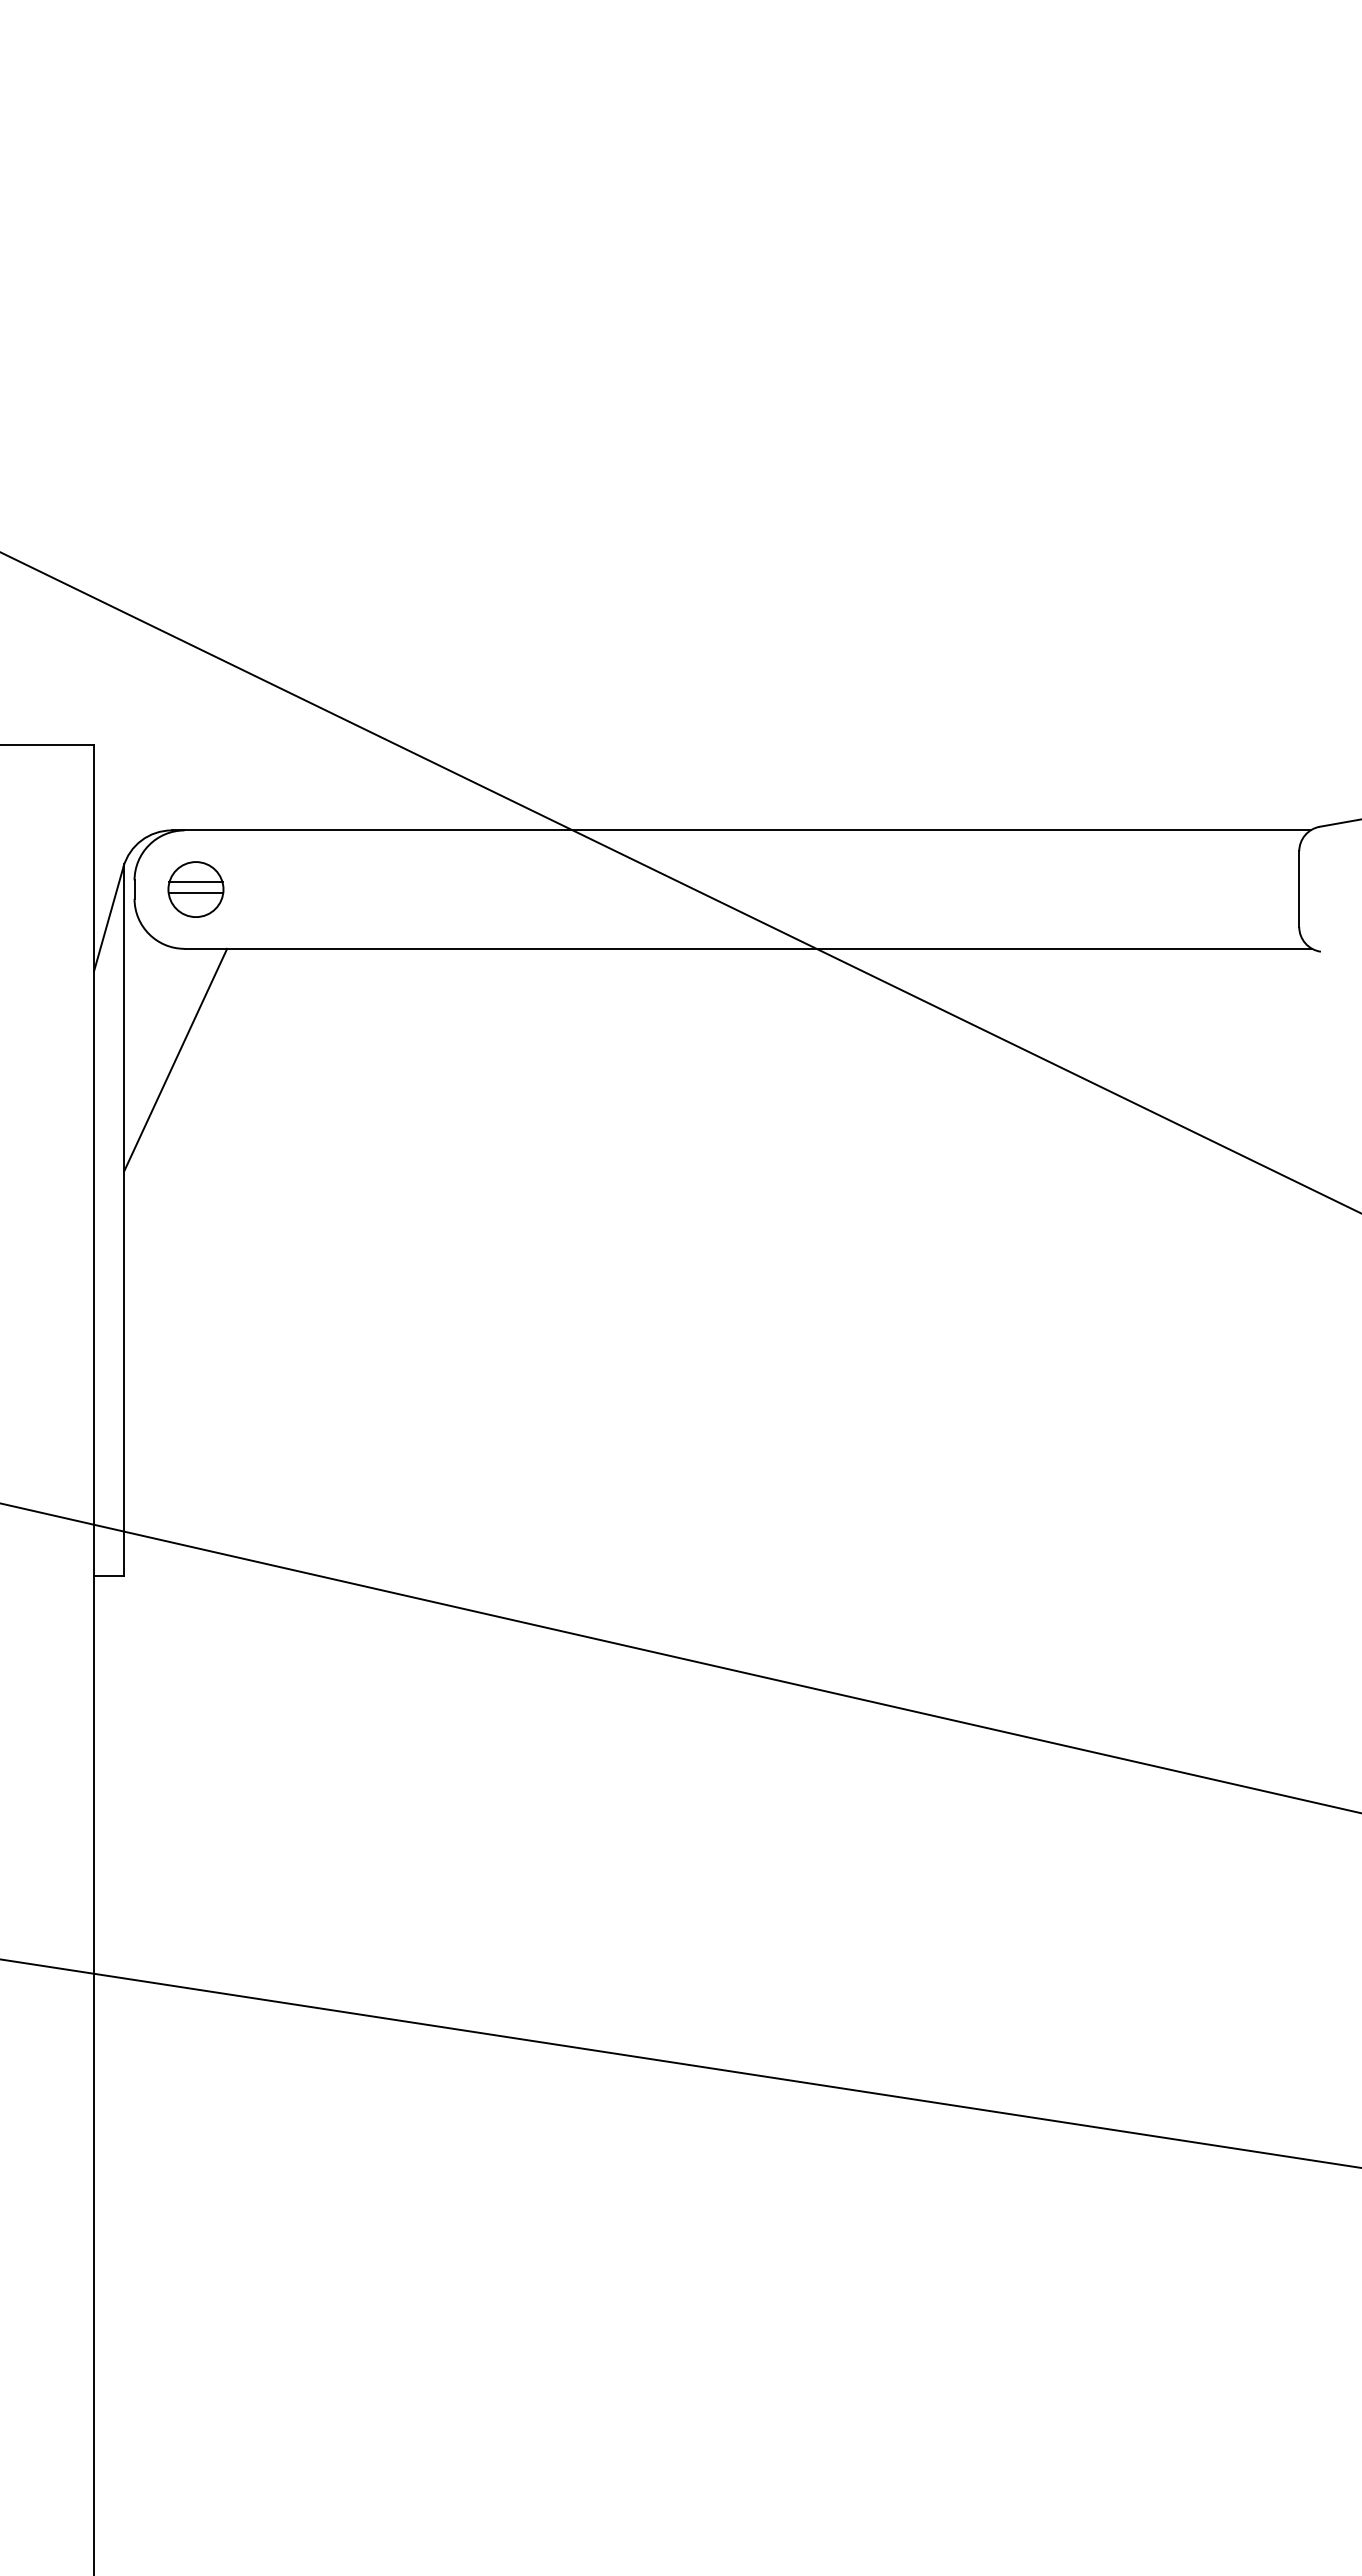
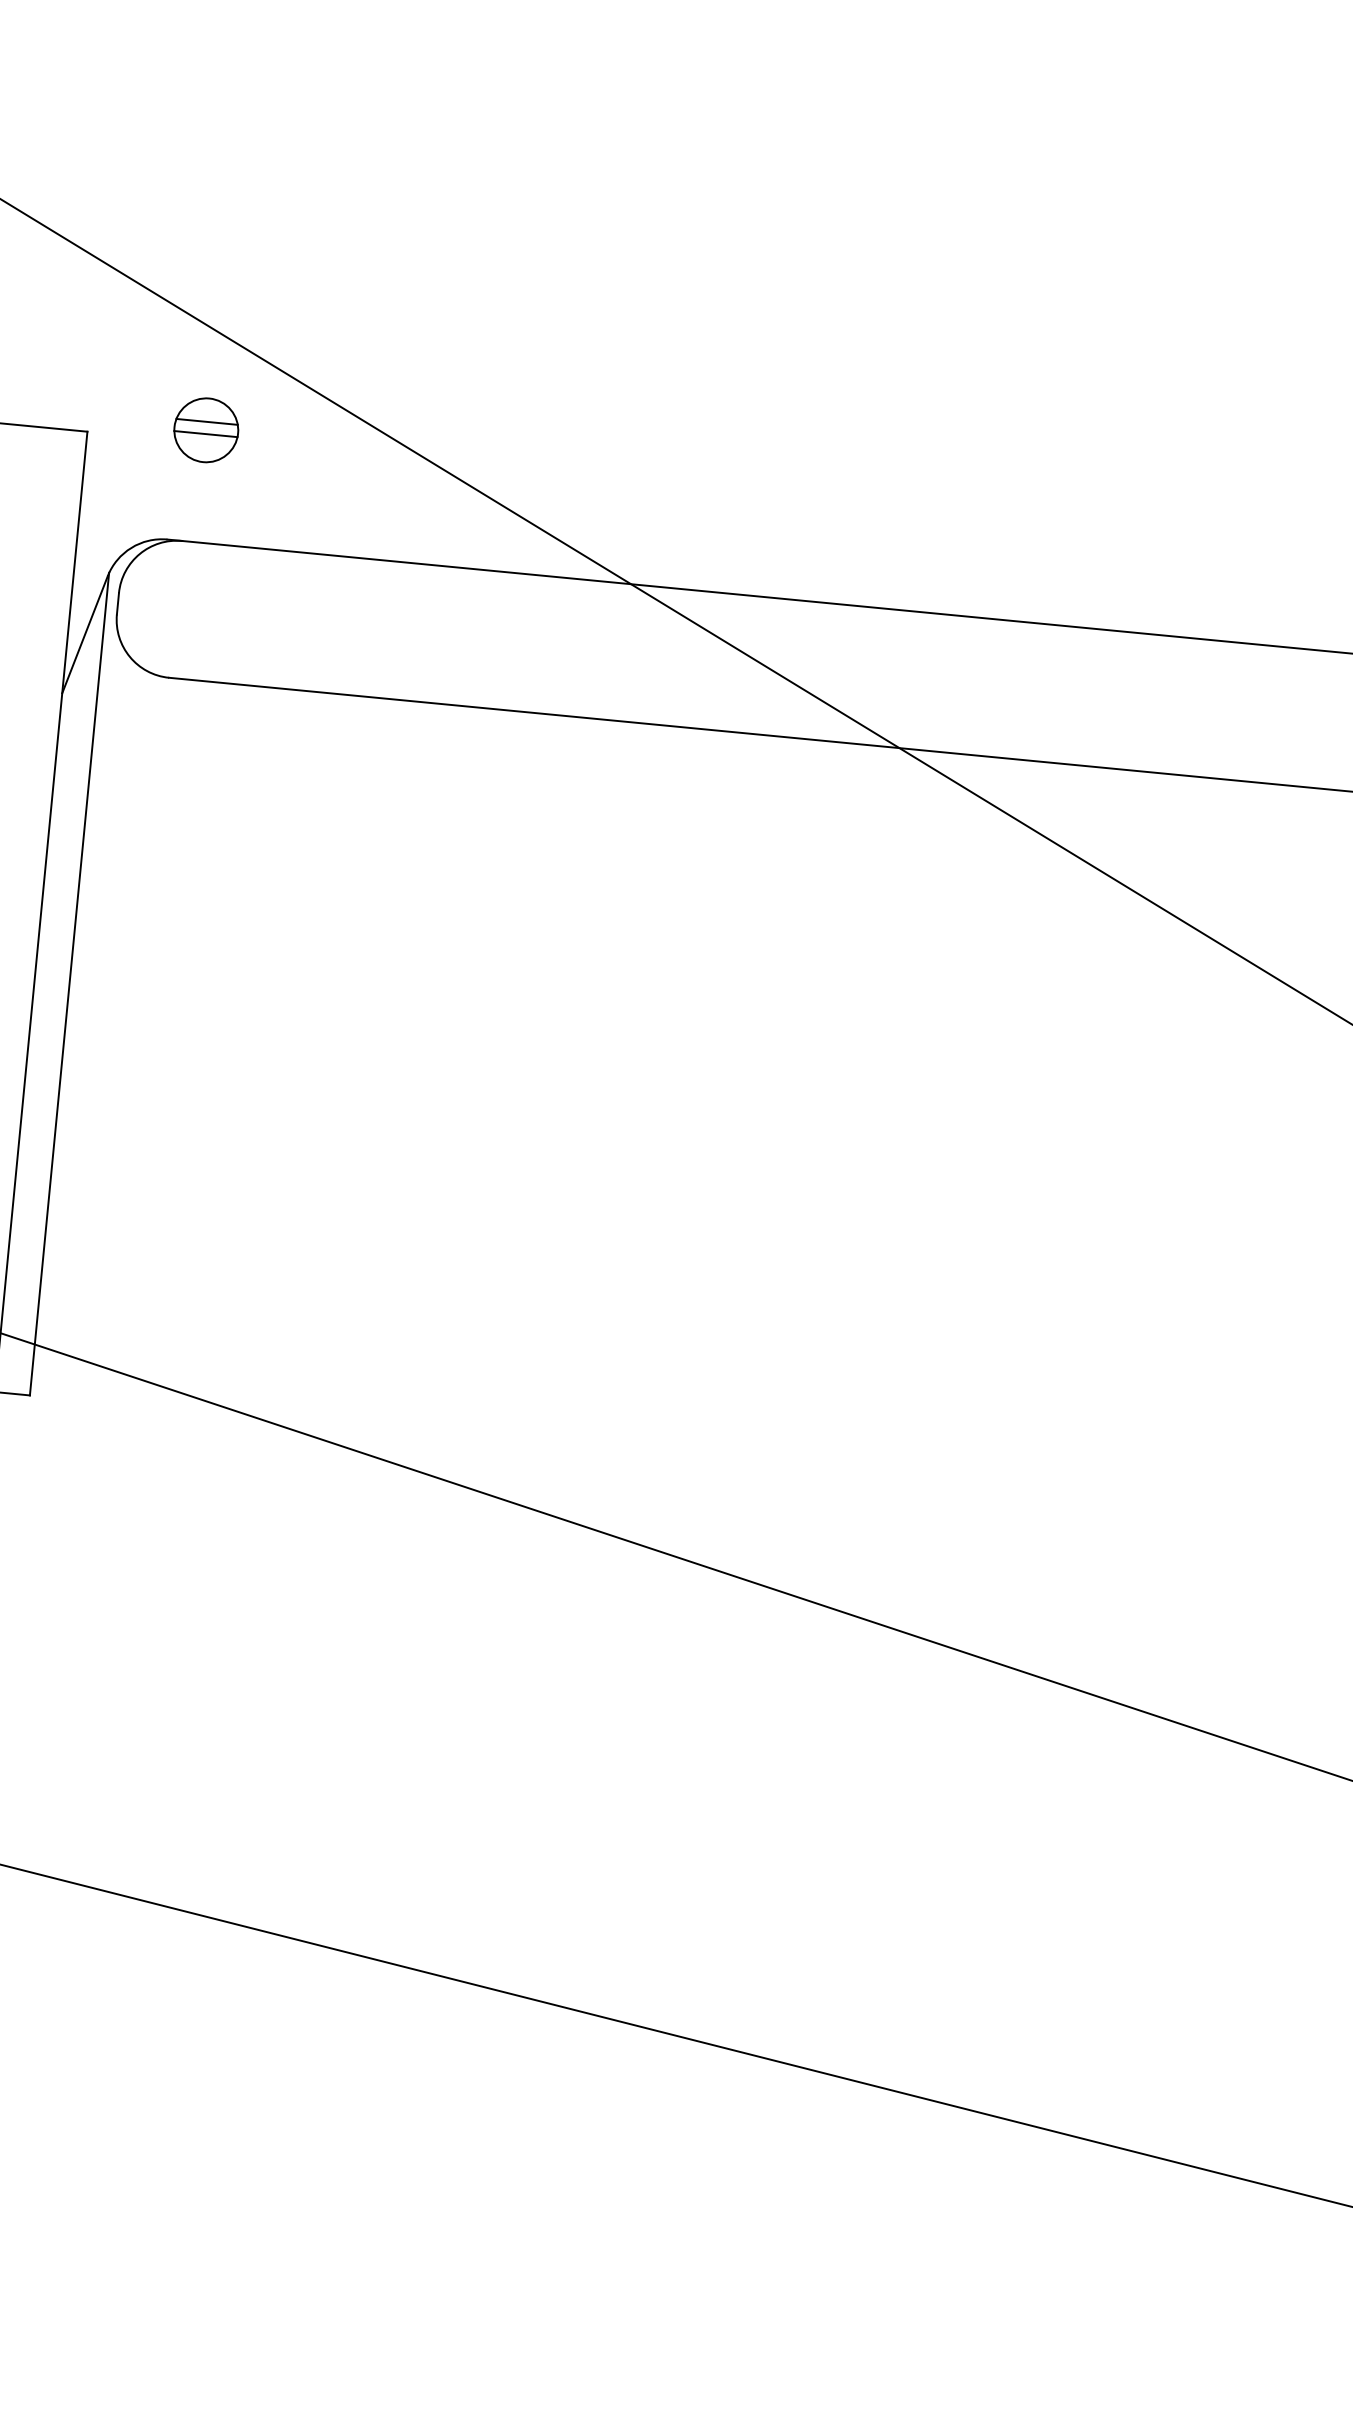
part: (195, 889) -> (205, 430), moved
line: (175, 1059) -> (146, 804), removed

